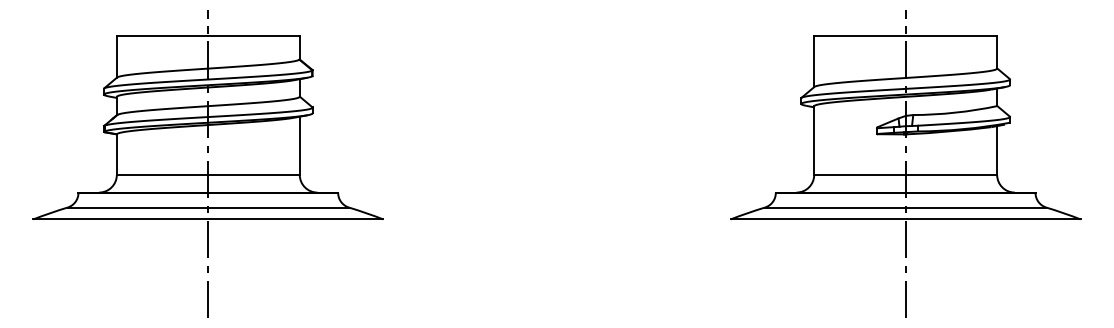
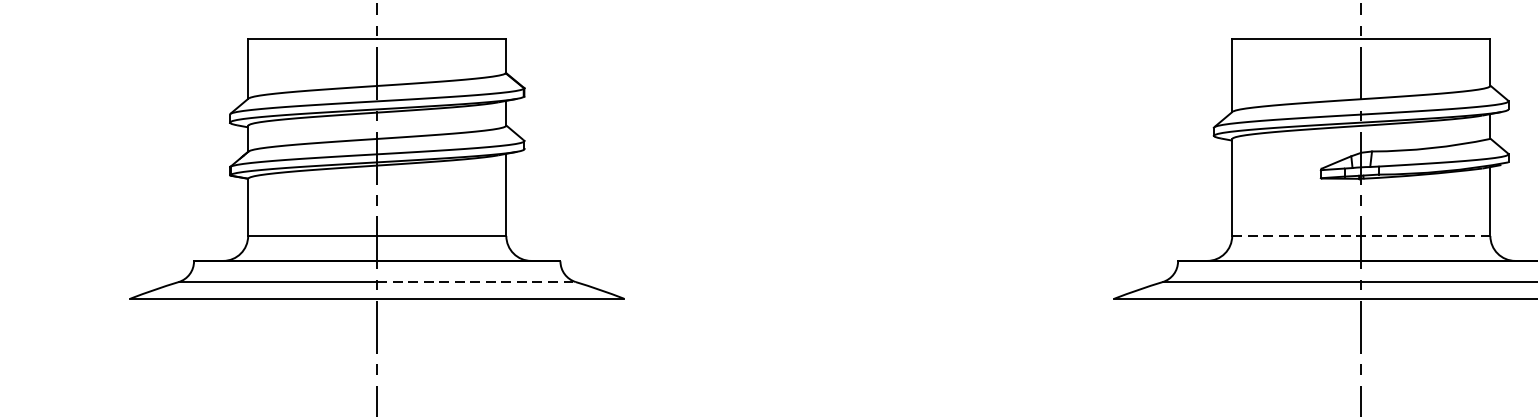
line: (906, 174) -> (1362, 235), solid -> dashed
line: (279, 207) -> (477, 281), solid -> dashed

